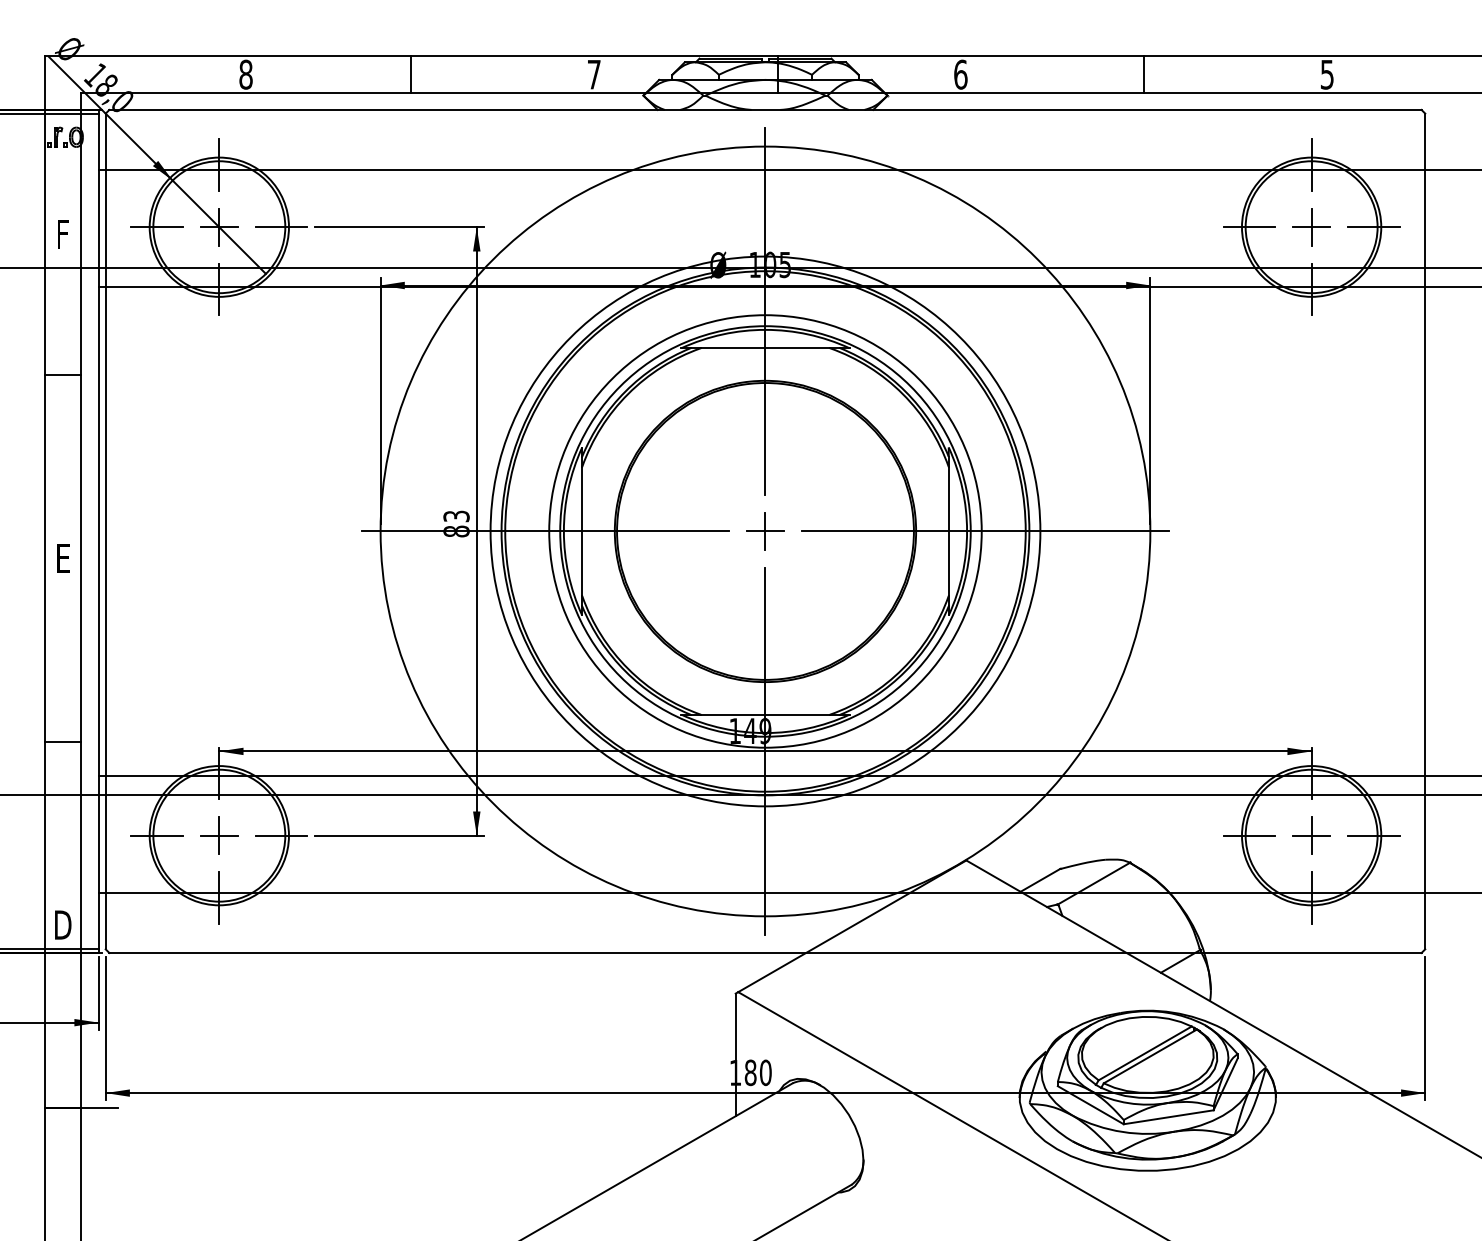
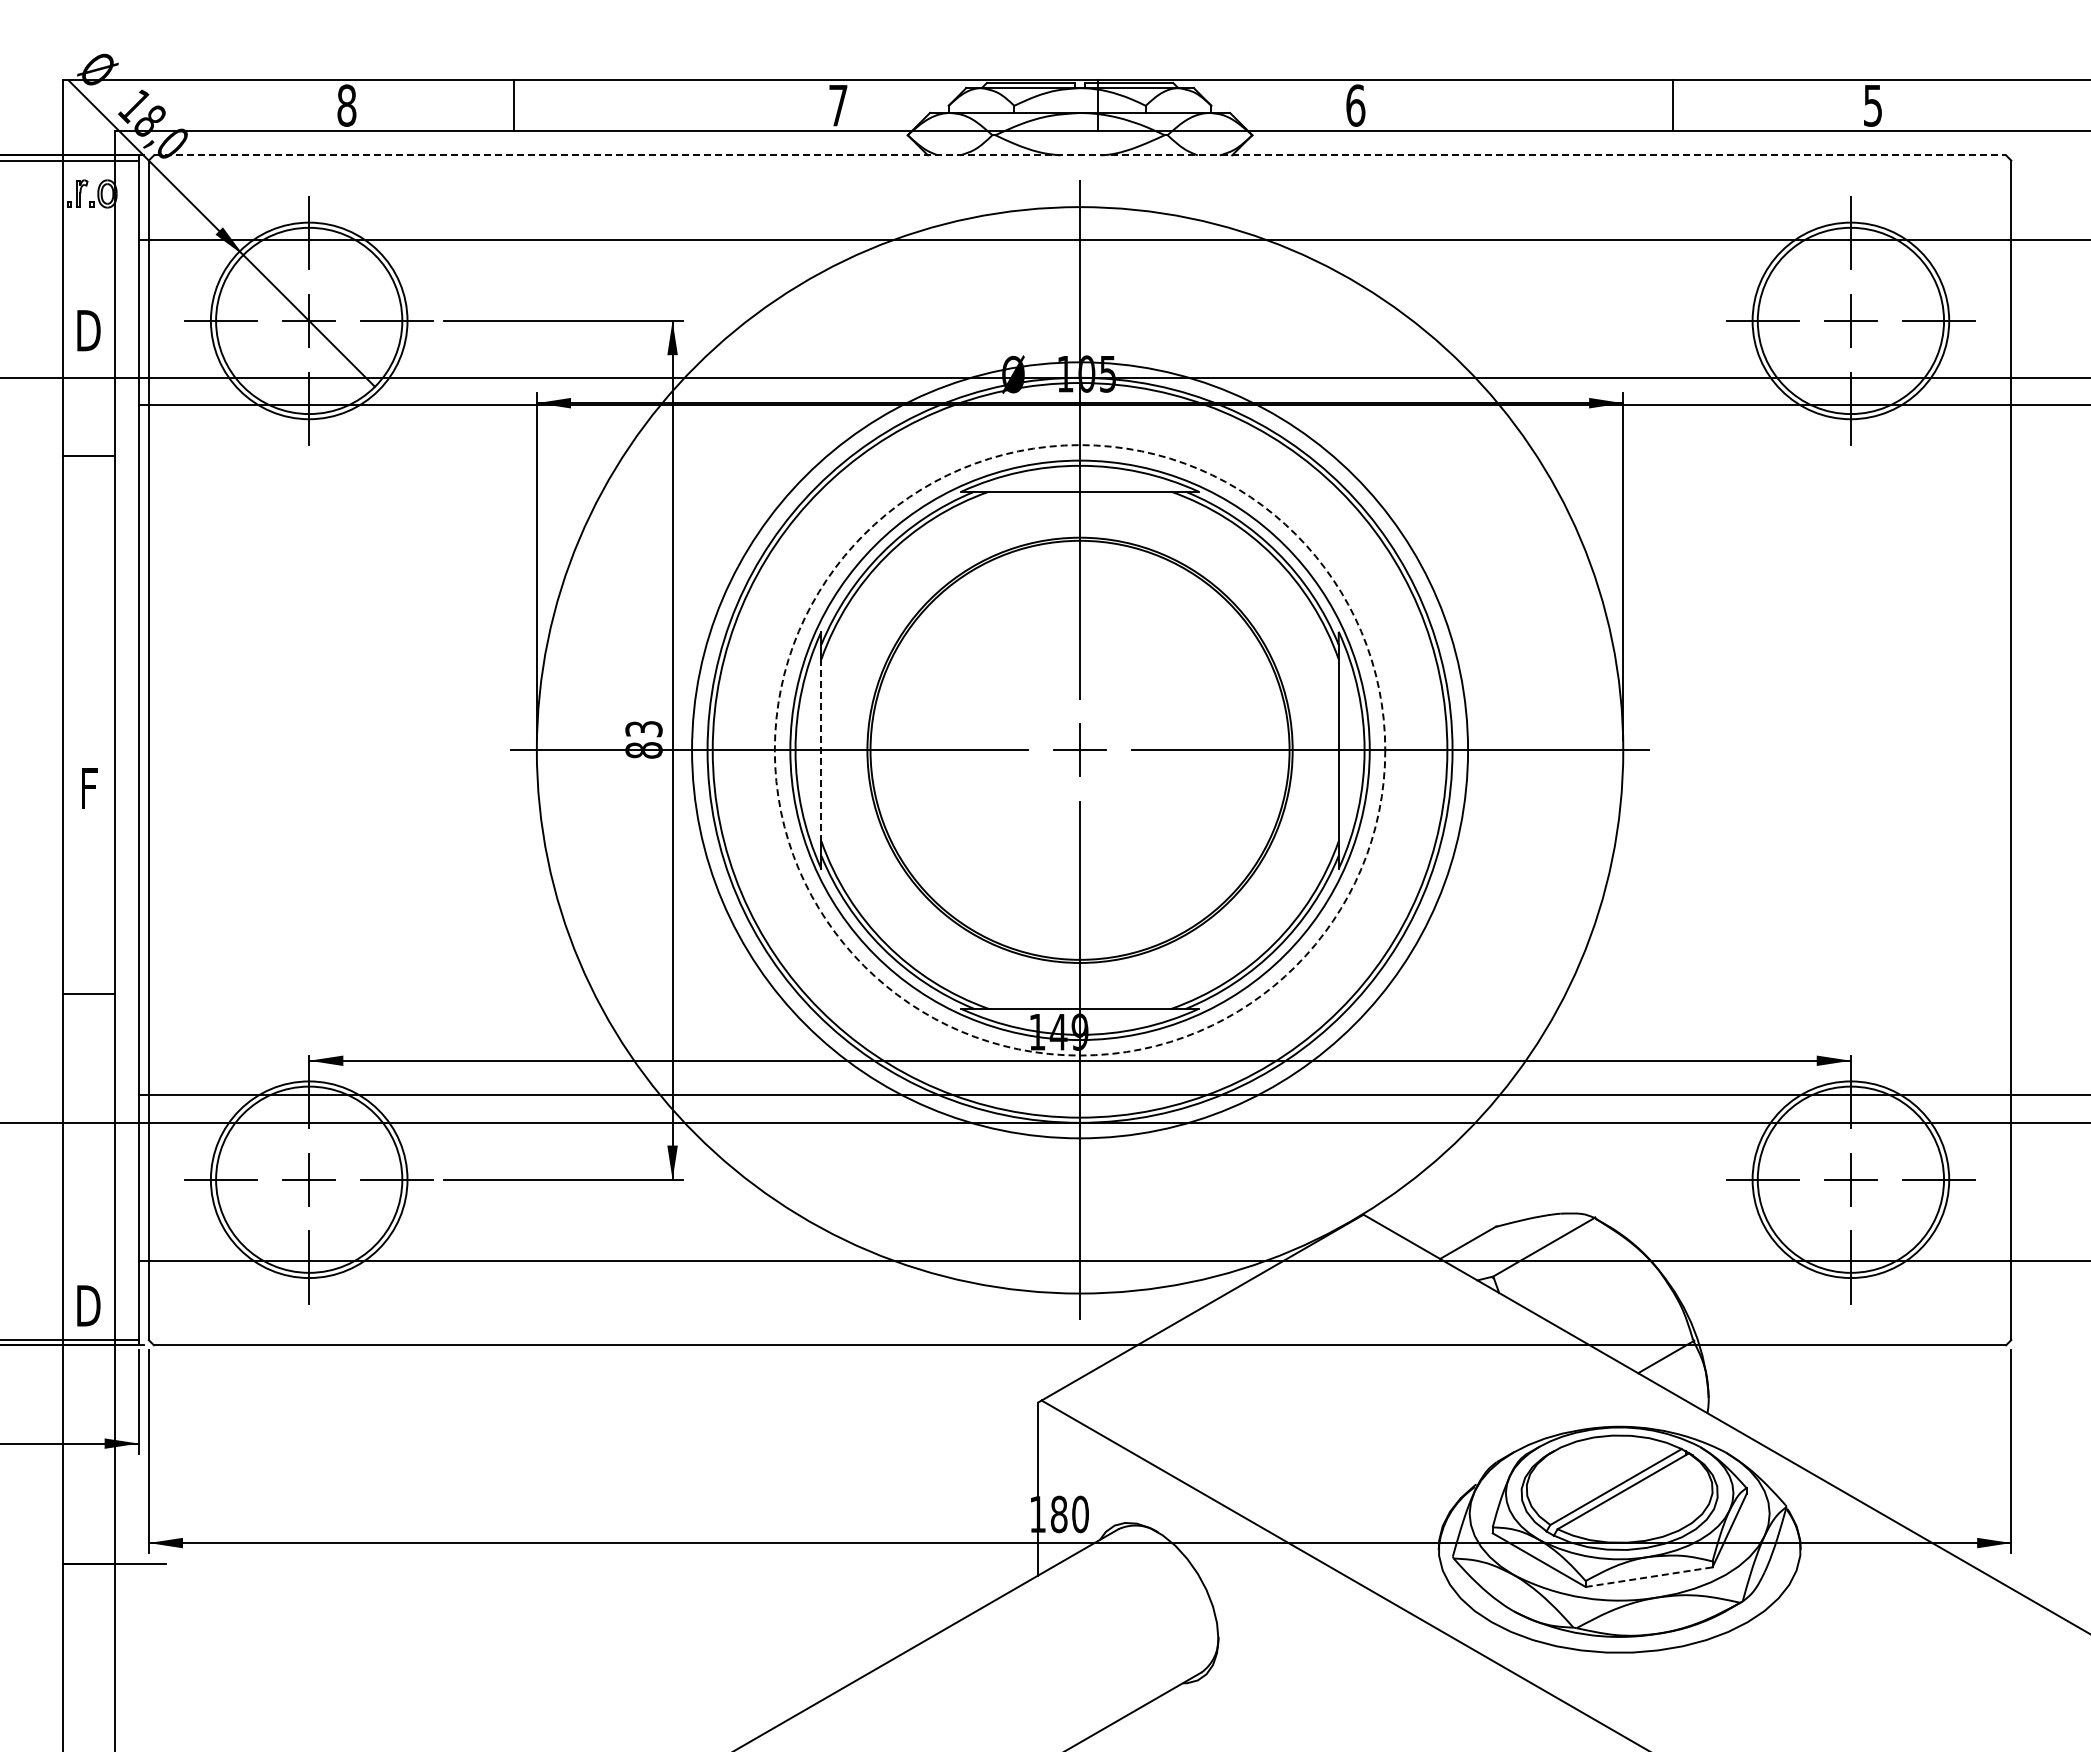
line: (411, 74) -> (514, 105), moved
line: (1144, 74) -> (1672, 105), moved
line: (765, 110) -> (1080, 155), solid -> dashed
text: (62, 234) -> (88, 330), F -> D
line: (62, 375) -> (88, 455), moved
line: (582, 531) -> (821, 750), solid -> dashed
circle: (765, 531) -> (1079, 750), solid -> dashed
text: (63, 558) -> (89, 788), E -> F
line: (62, 742) -> (88, 994), moved
line: (1168, 1117) -> (1649, 1577), solid -> dashed

